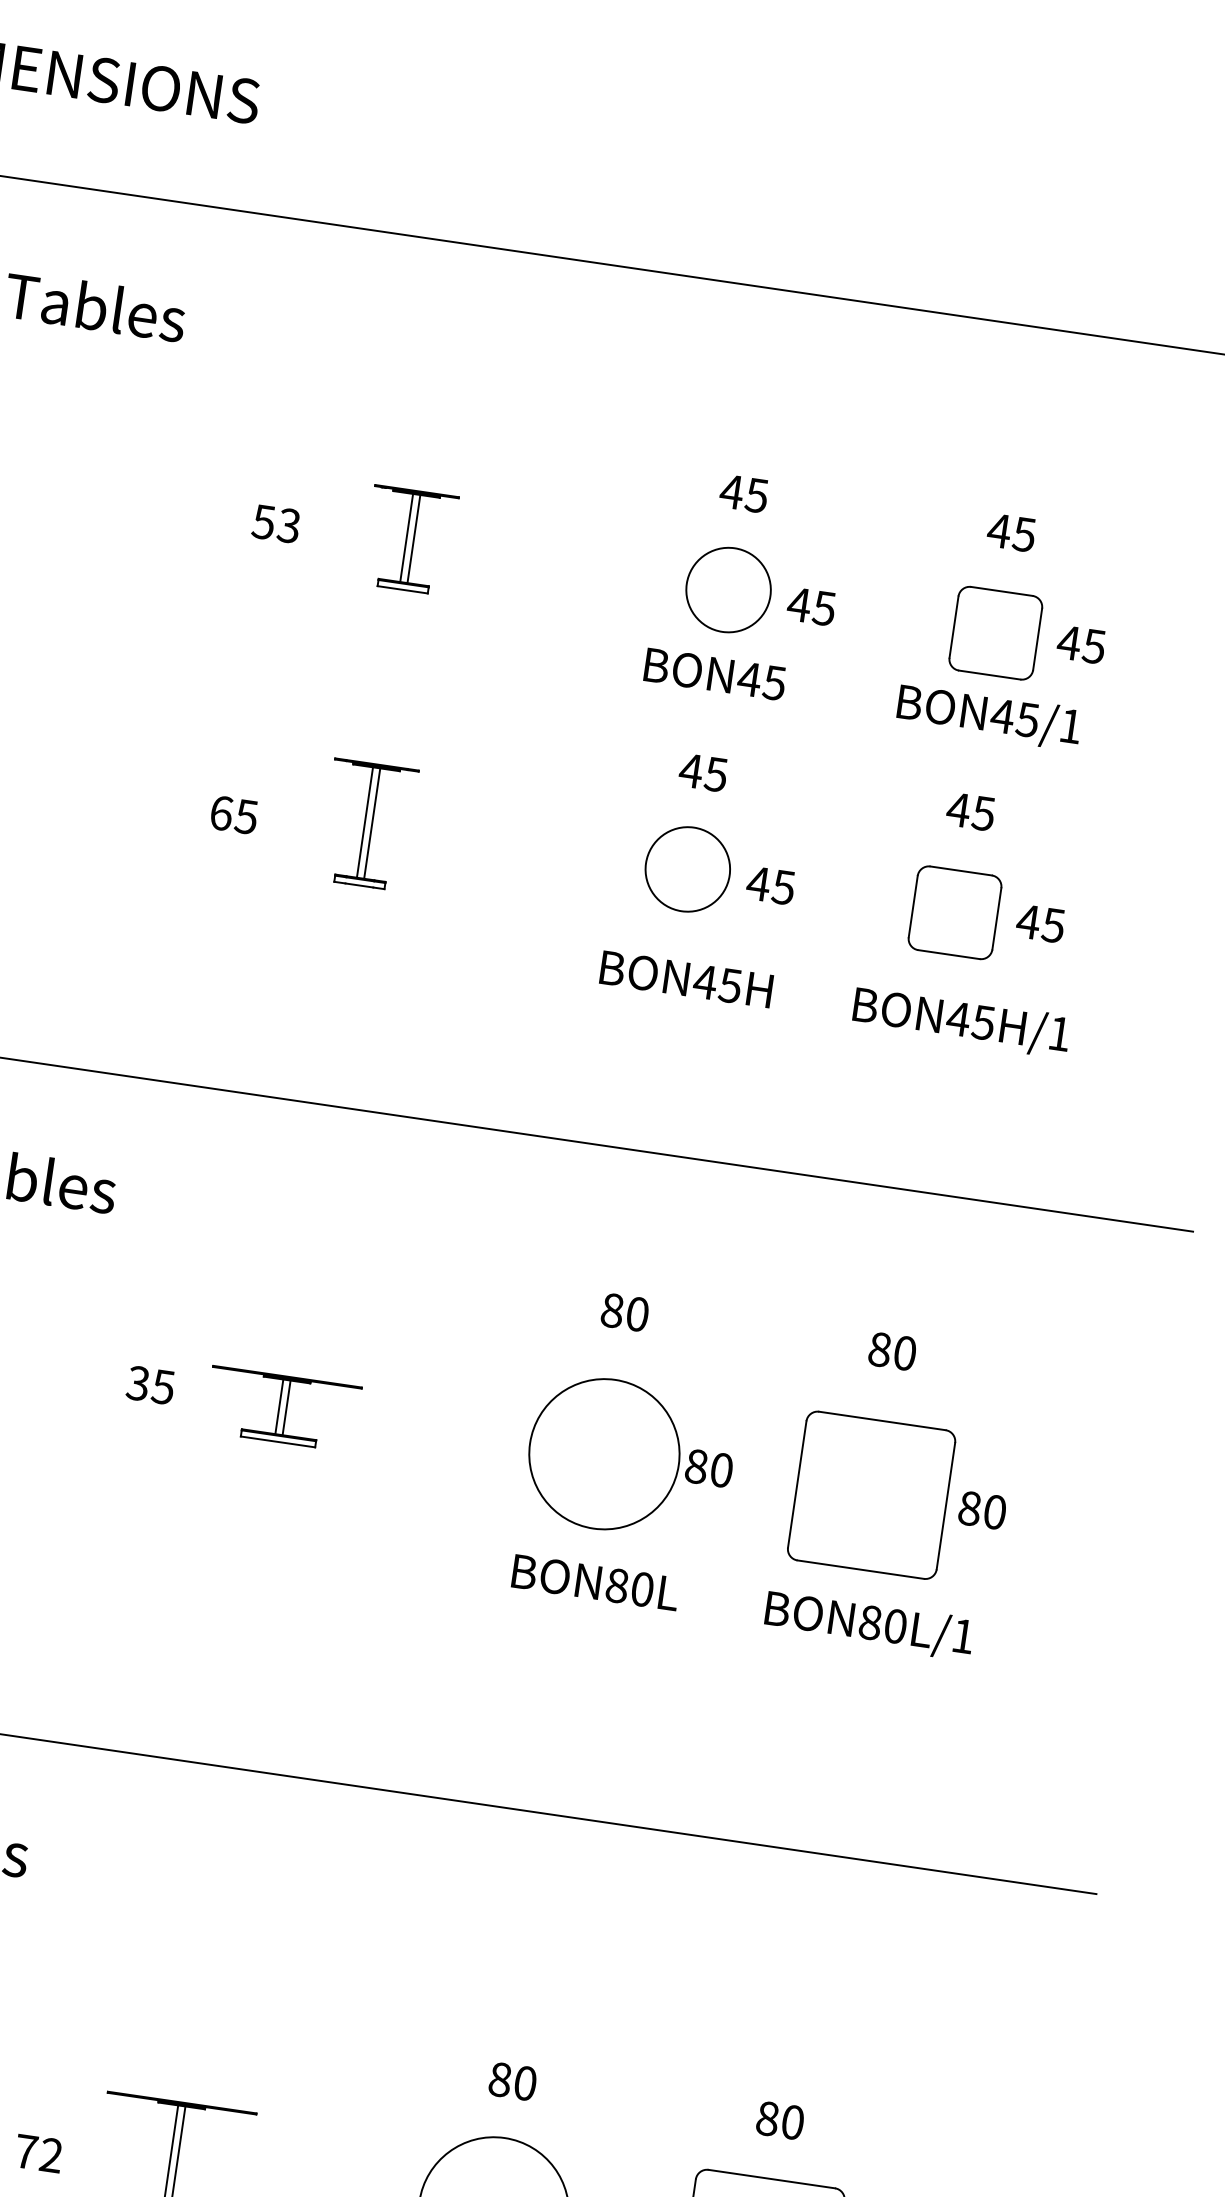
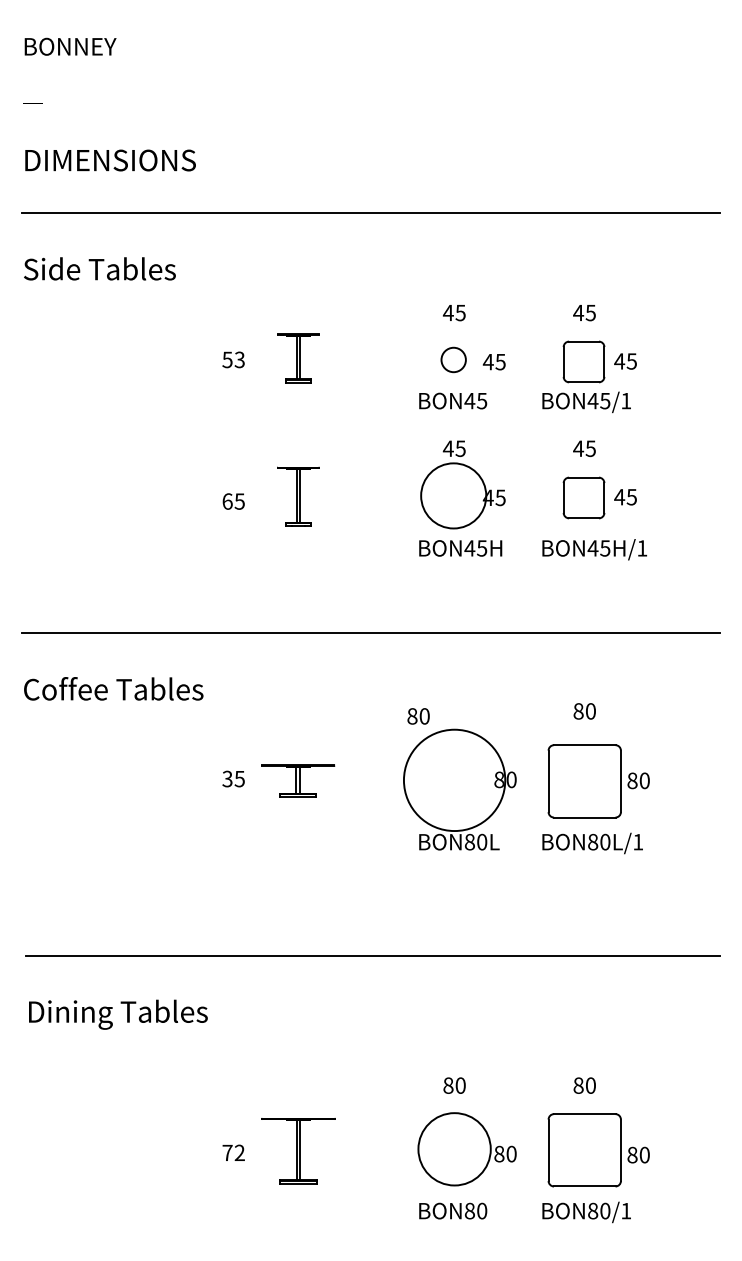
circle: (728, 589) -> (453, 359), size x0.6
circle: (687, 868) -> (453, 495), size x1.6
text: (624, 1312) -> (418, 716), moved
circle: (604, 1454) -> (454, 780), size x1.4

